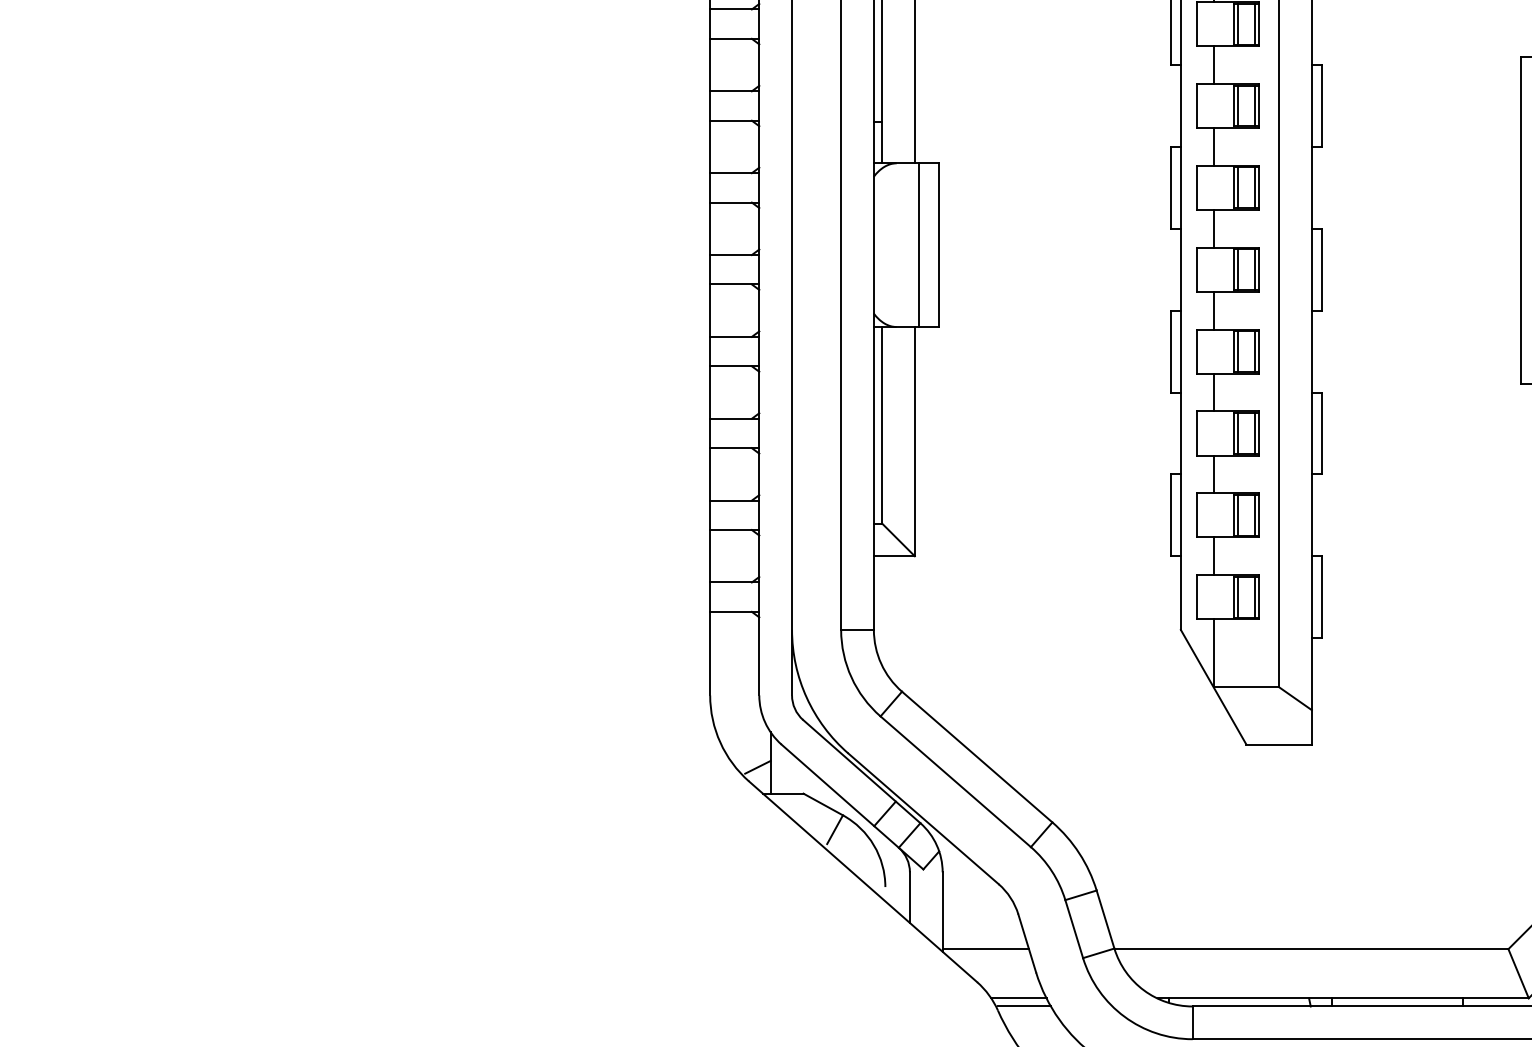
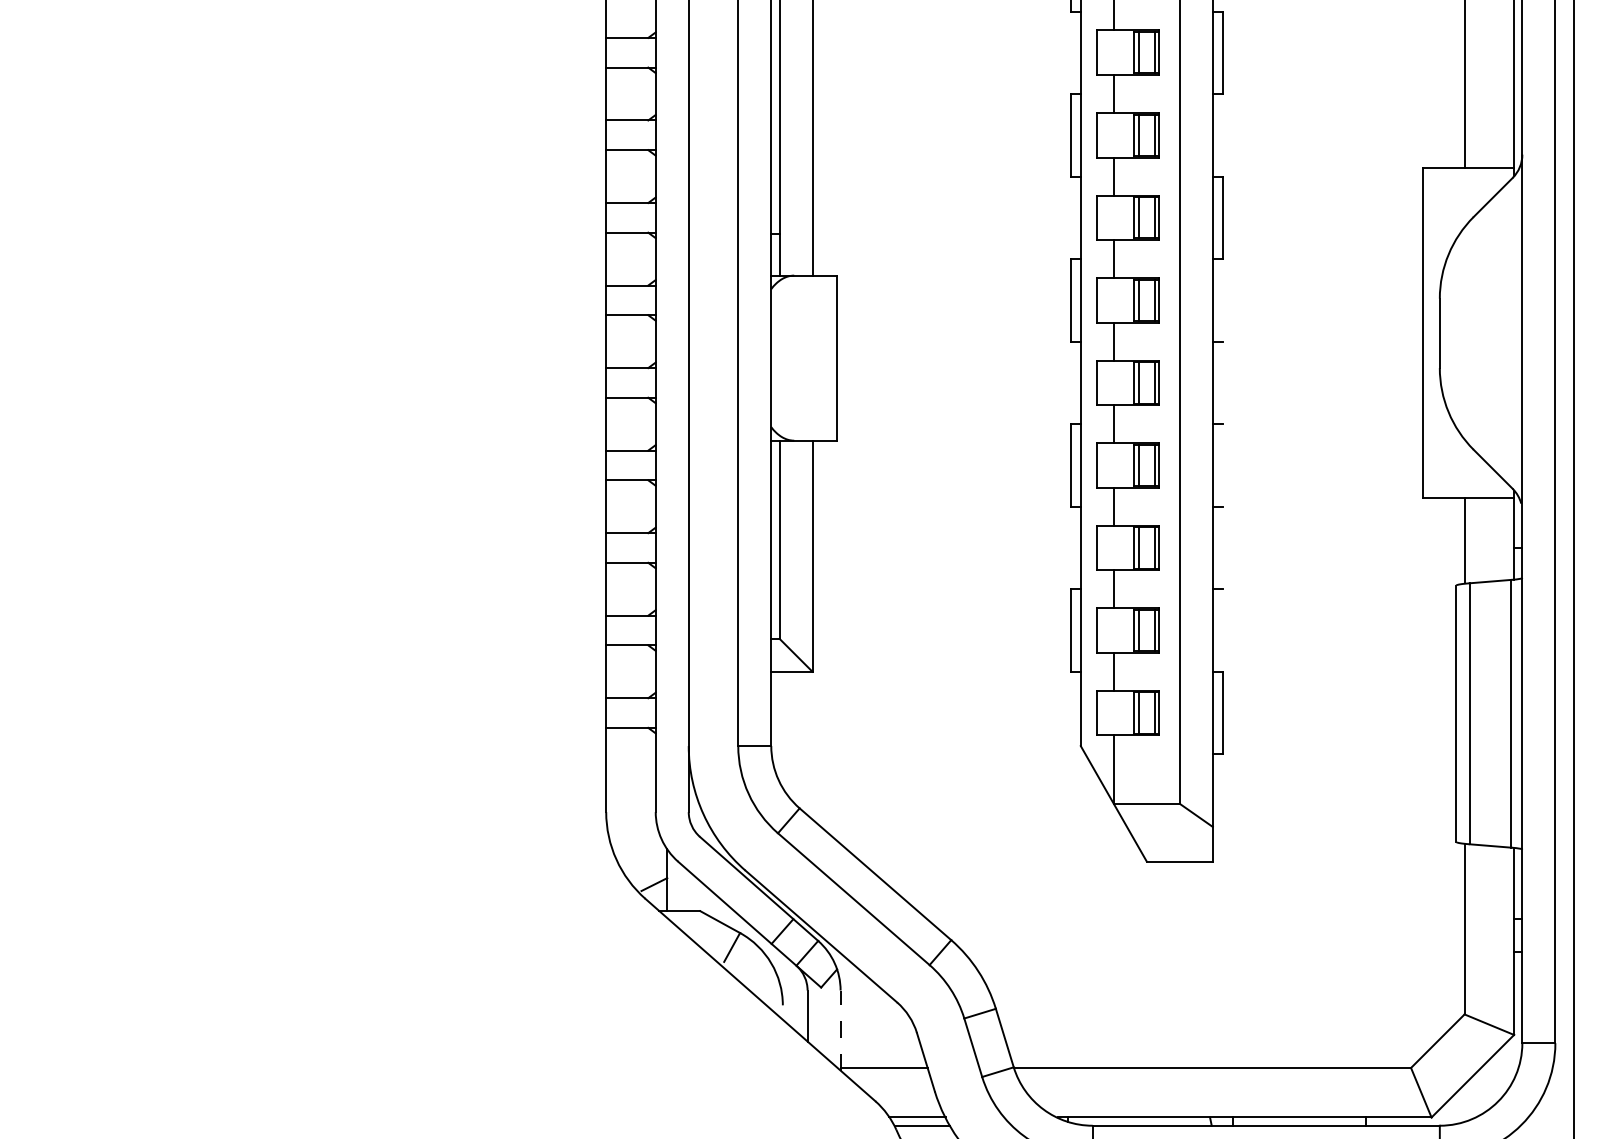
line: (918, 244) -> (816, 357), removed
line: (1321, 269) -> (1222, 382), removed
line: (1321, 432) -> (1222, 547), removed
line: (942, 912) -> (840, 1030), solid -> dashed

